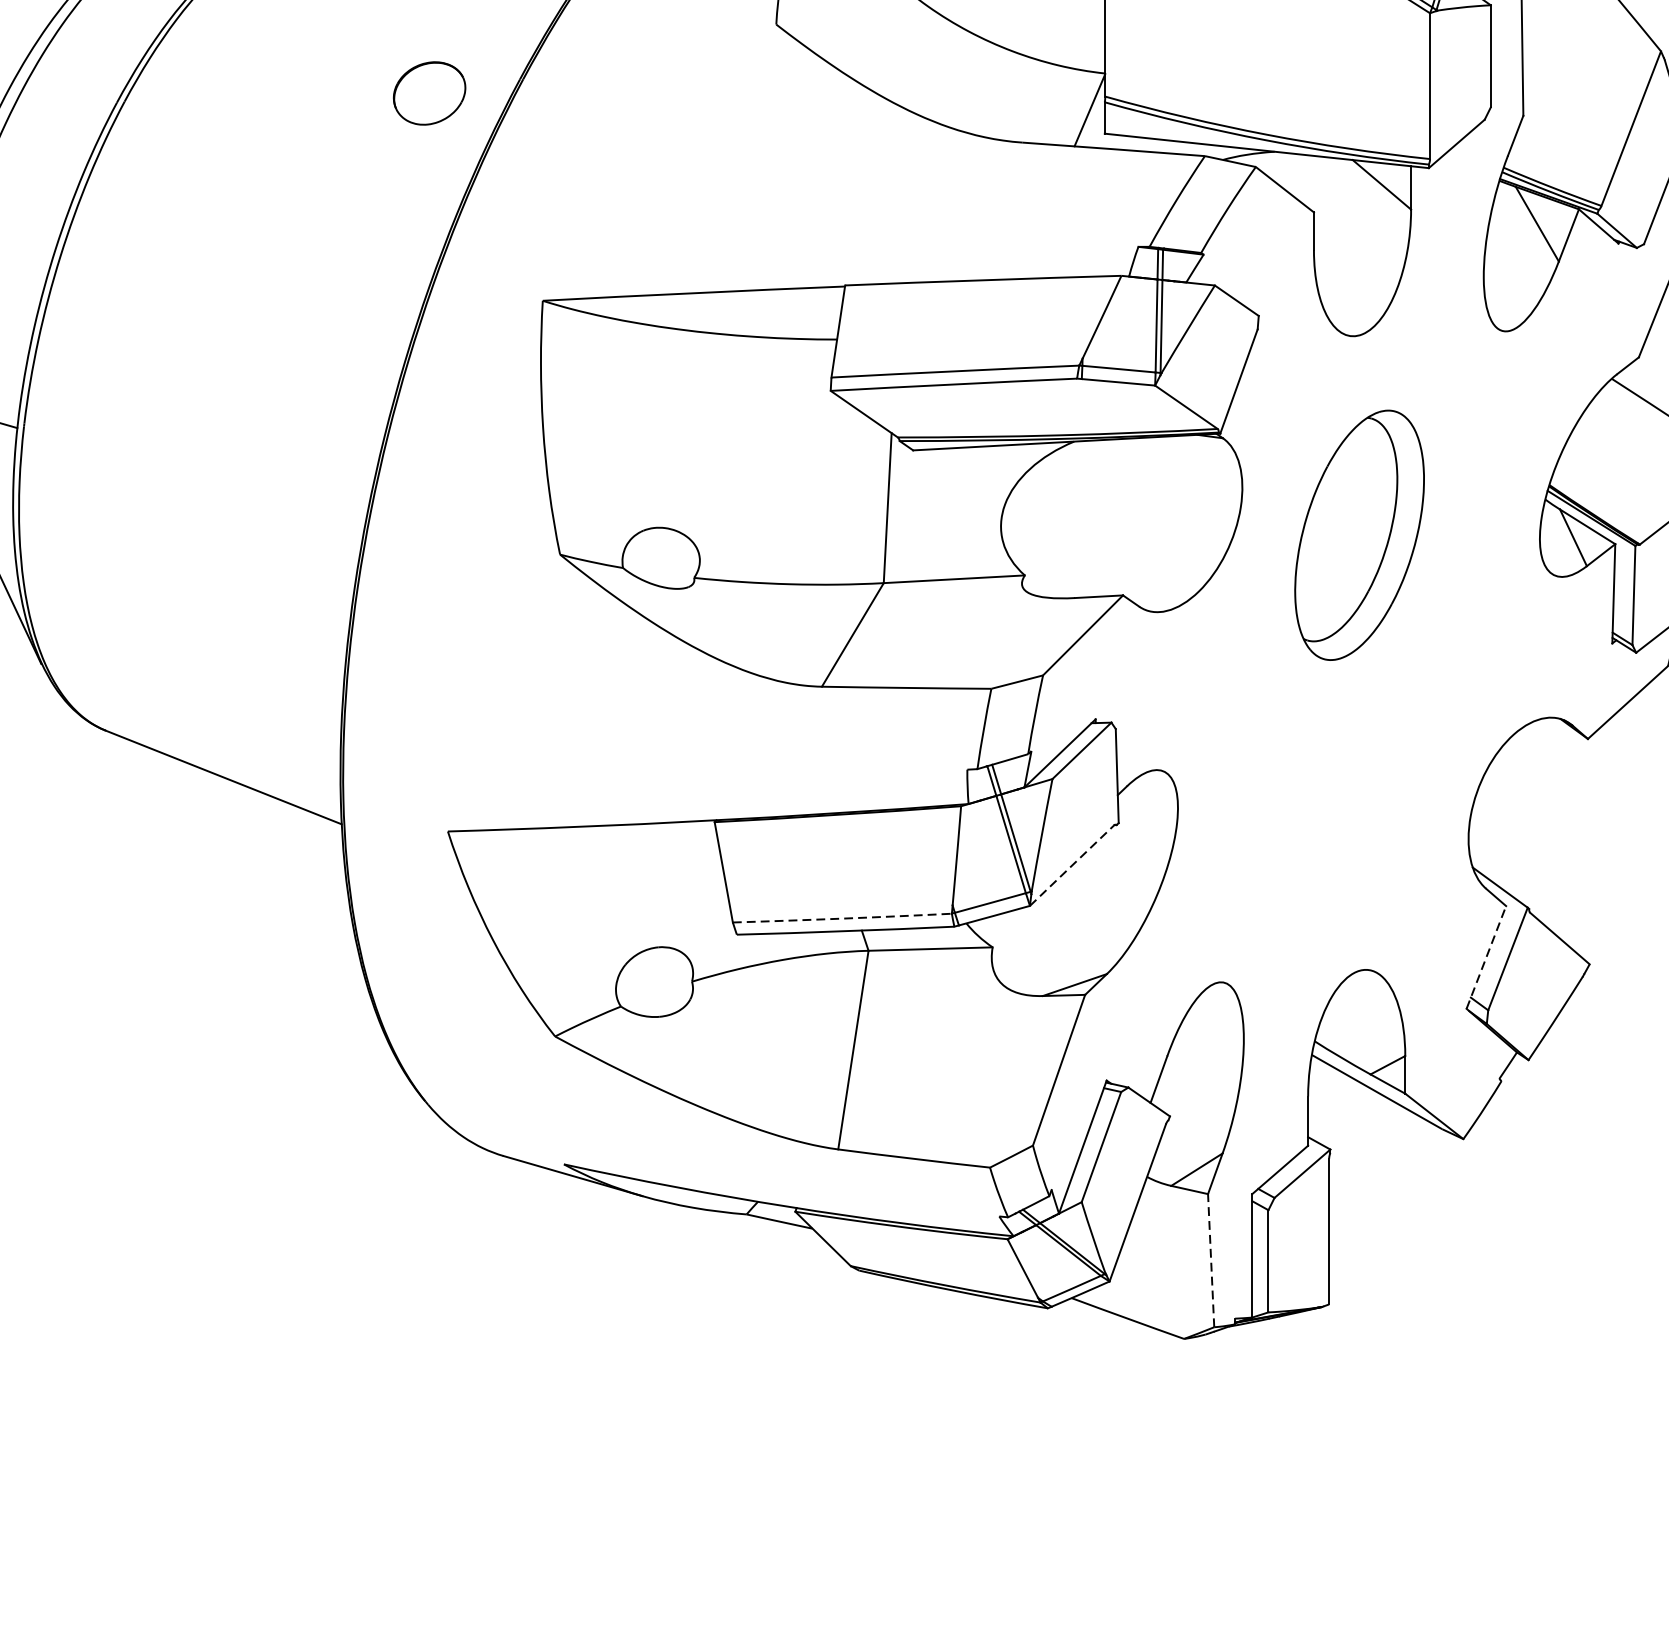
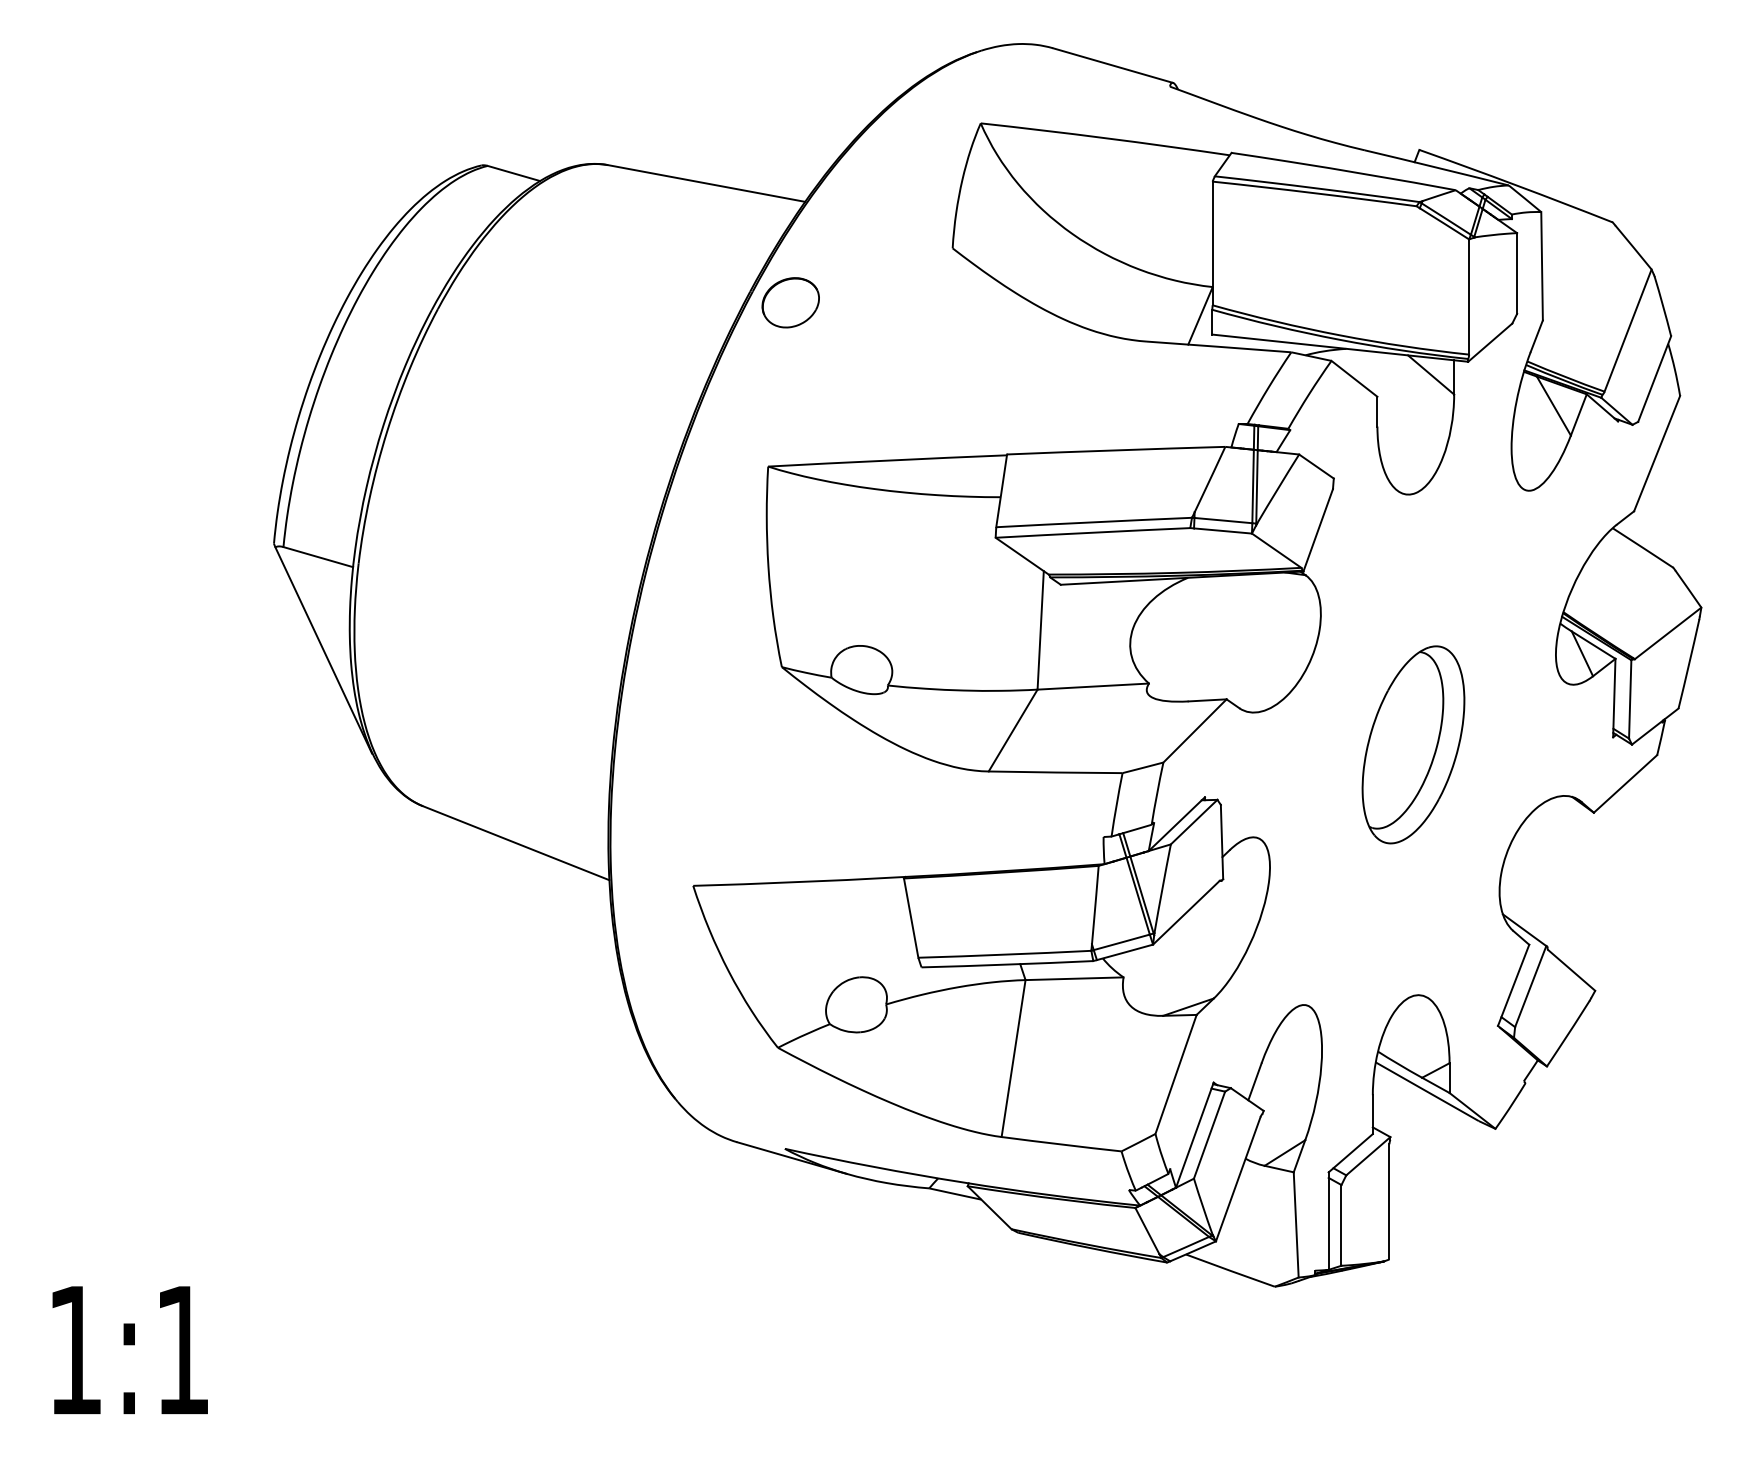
part: (429, 93) -> (790, 302), moved
part: (1359, 534) -> (1413, 744), moved
line: (1072, 865) -> (1186, 912), dashed -> solid
arc: (841, 918) -> (1004, 954), dashed -> solid
line: (1486, 956) -> (1513, 984), dashed -> solid
line: (1211, 1260) -> (1296, 1224), dashed -> solid

